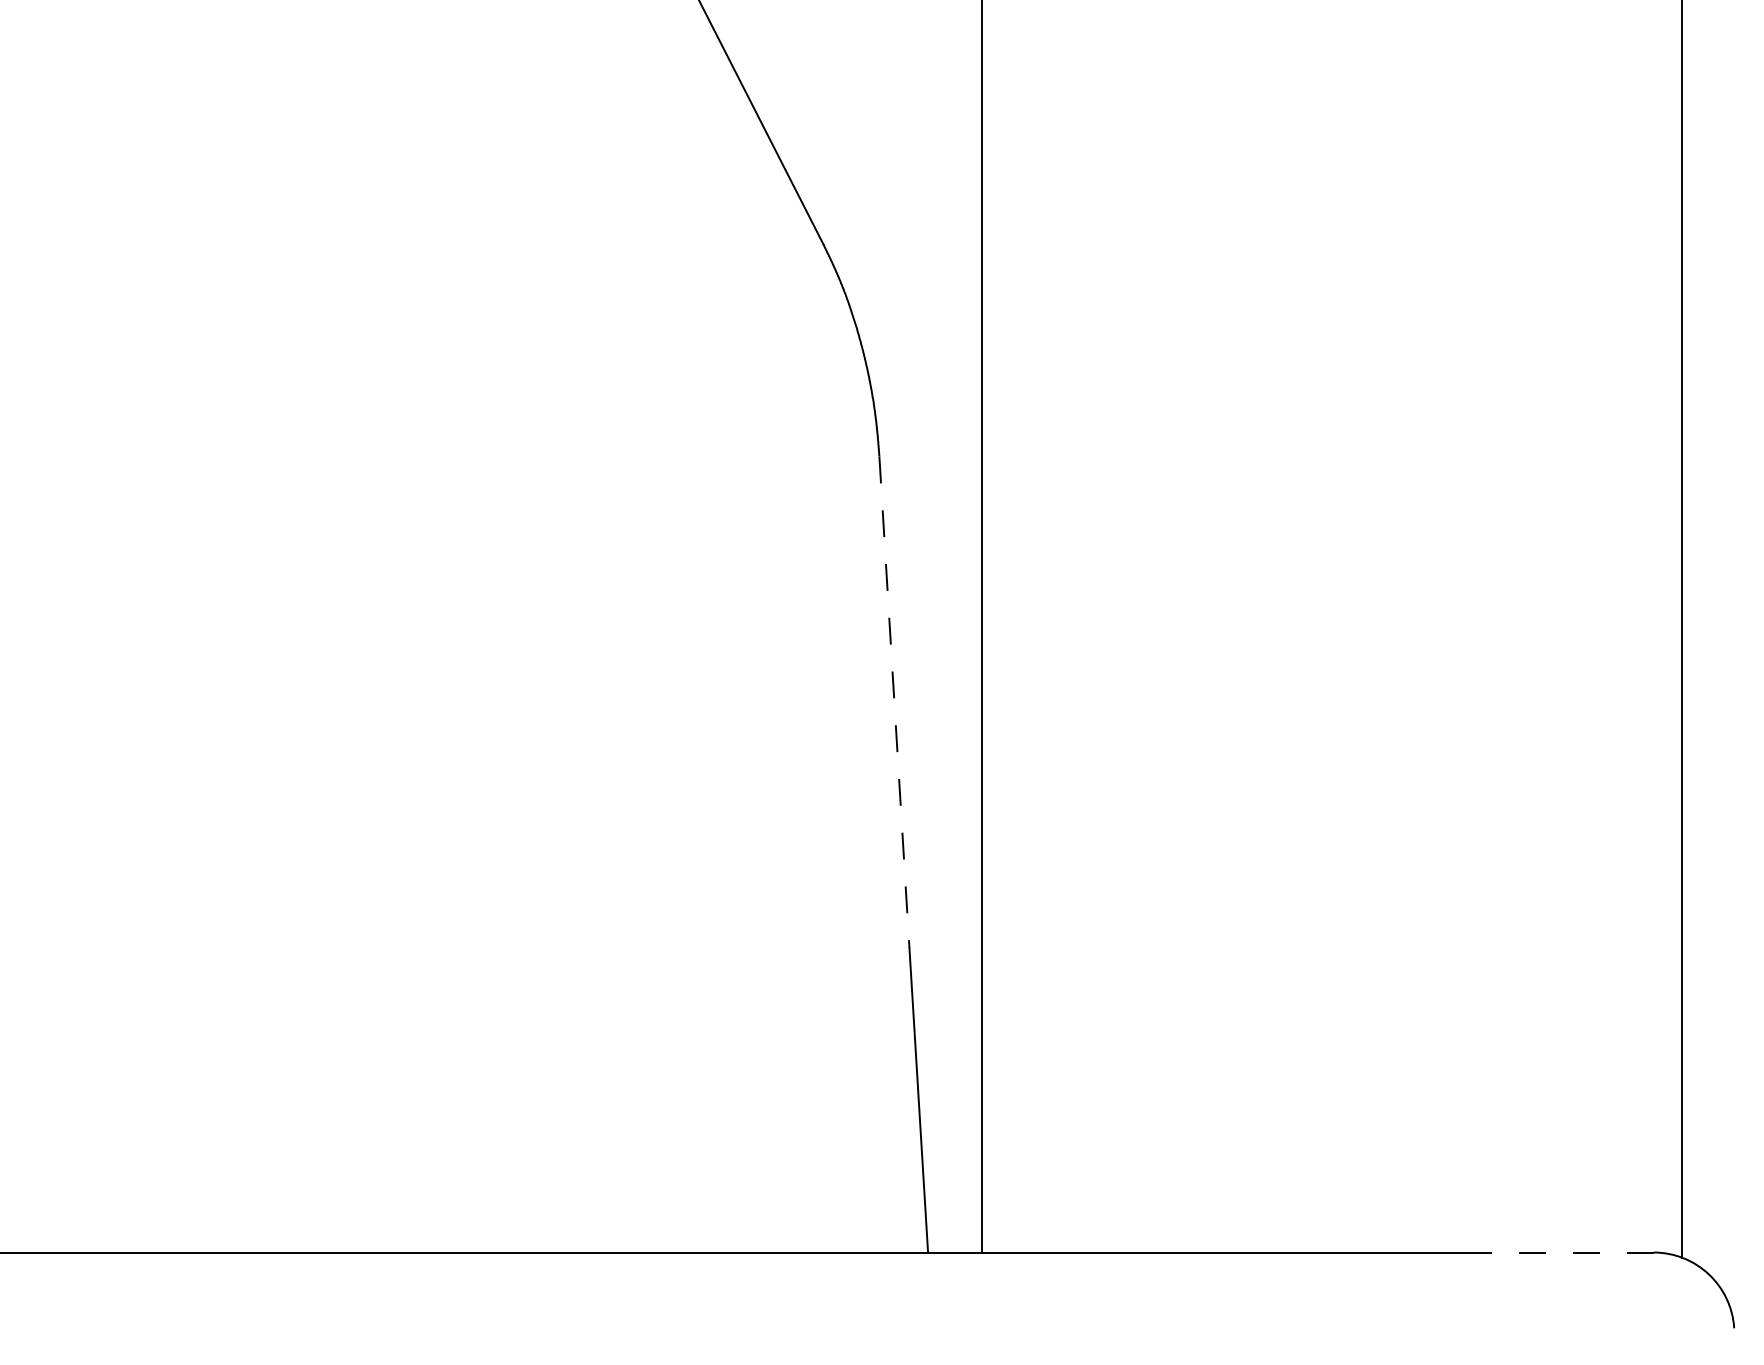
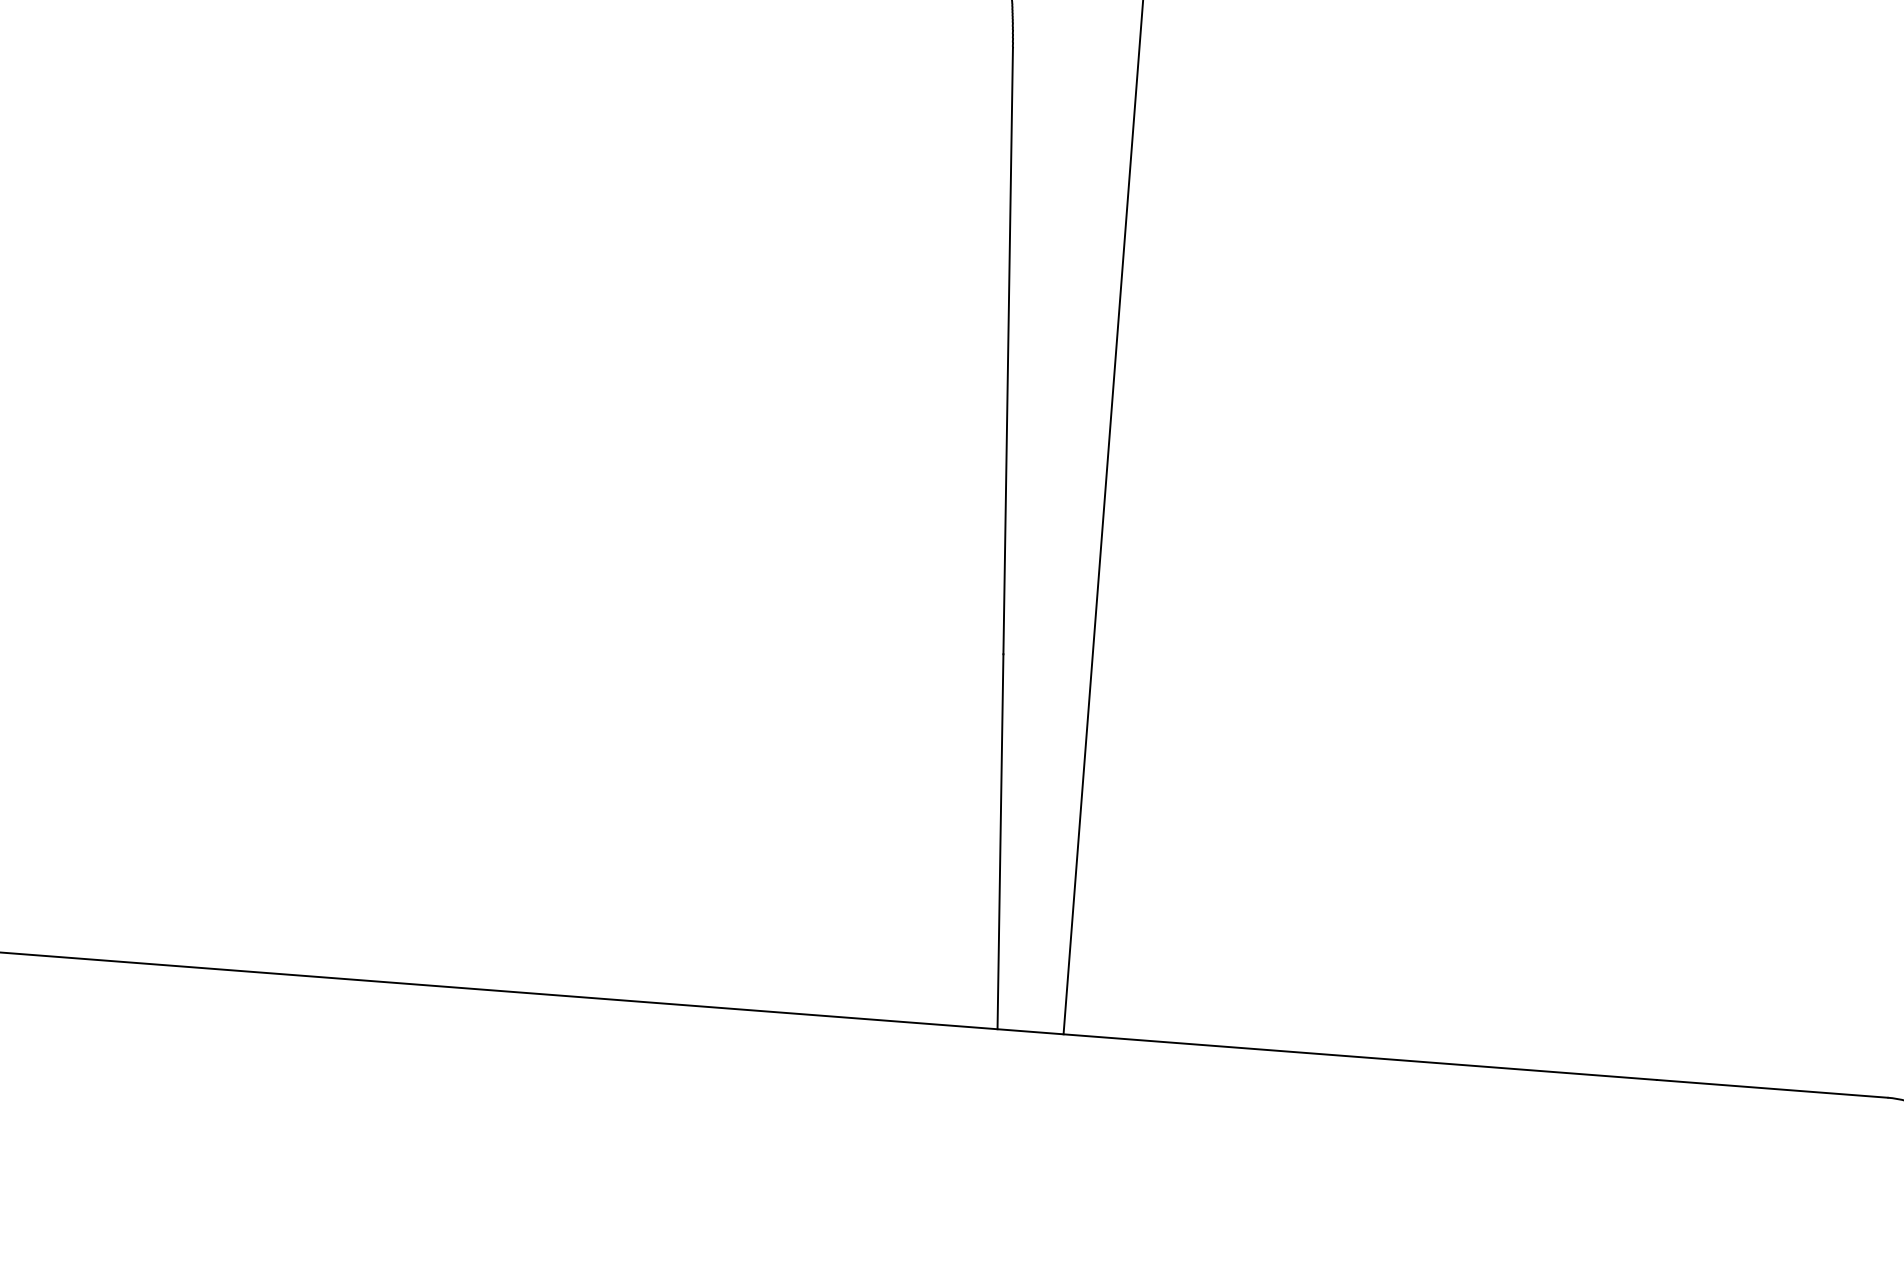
line: (894, 702) -> (1008, 351), dashed -> solid
line: (1560, 1252) -> (1773, 1088), dashed -> solid

